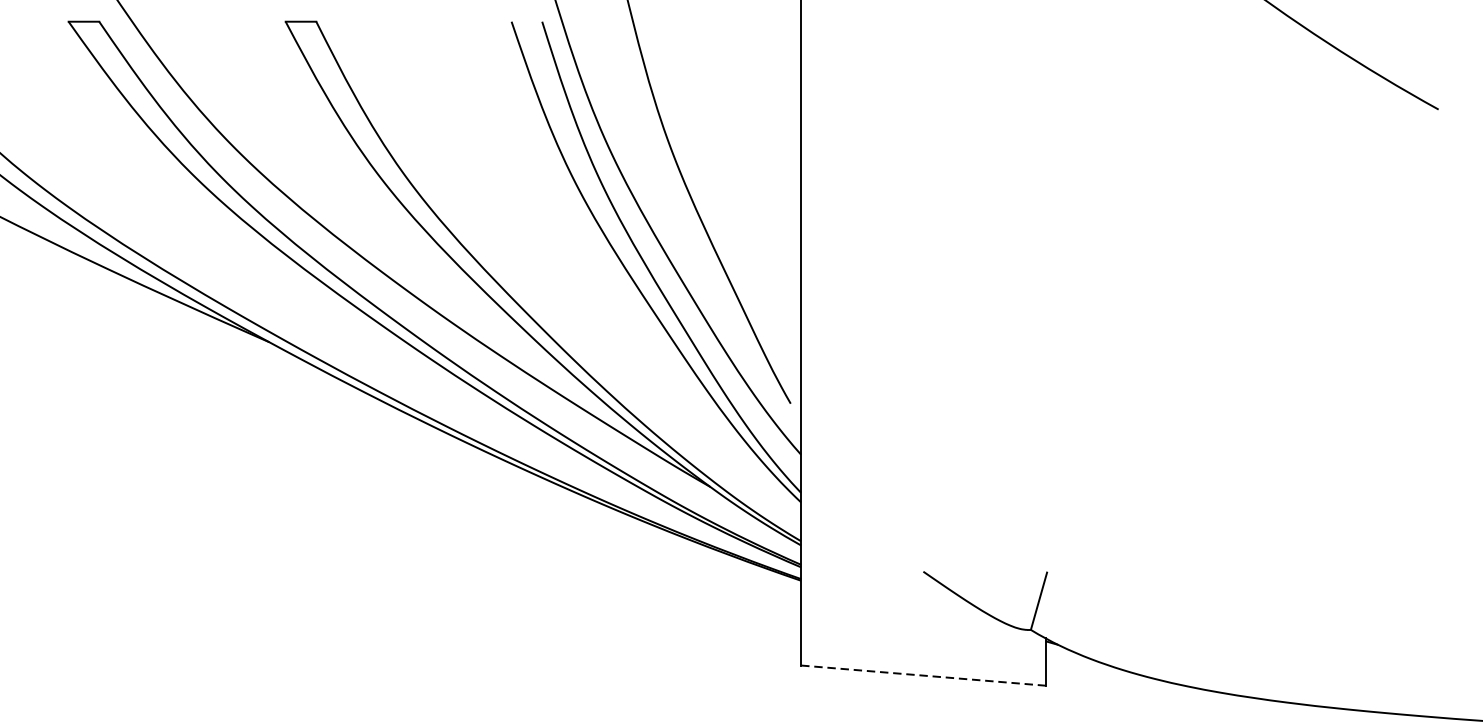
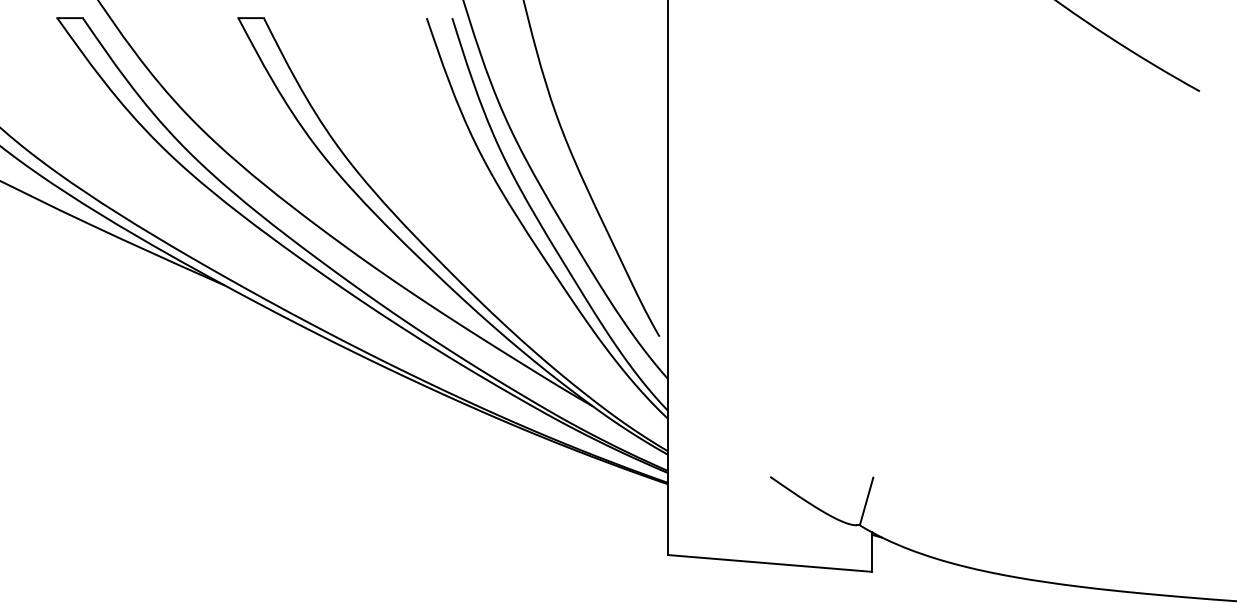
line: (923, 675) -> (770, 563), dashed -> solid

